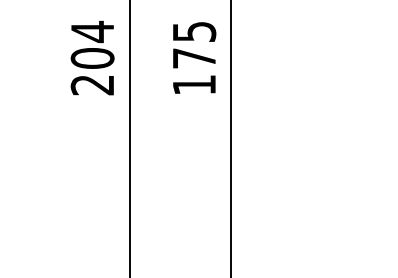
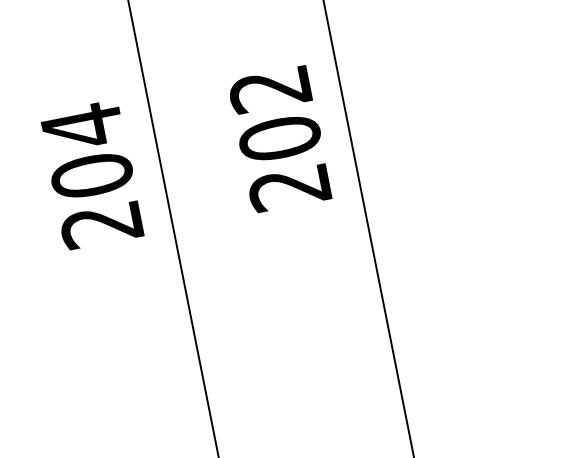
text: (194, 58) -> (280, 138), 175 -> 202

